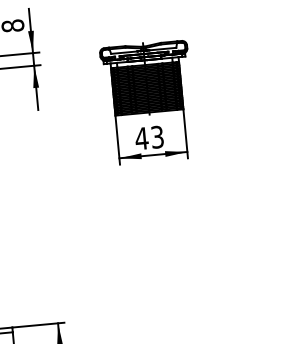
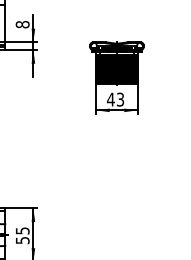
part: (147, 101) -> (116, 77), moved

